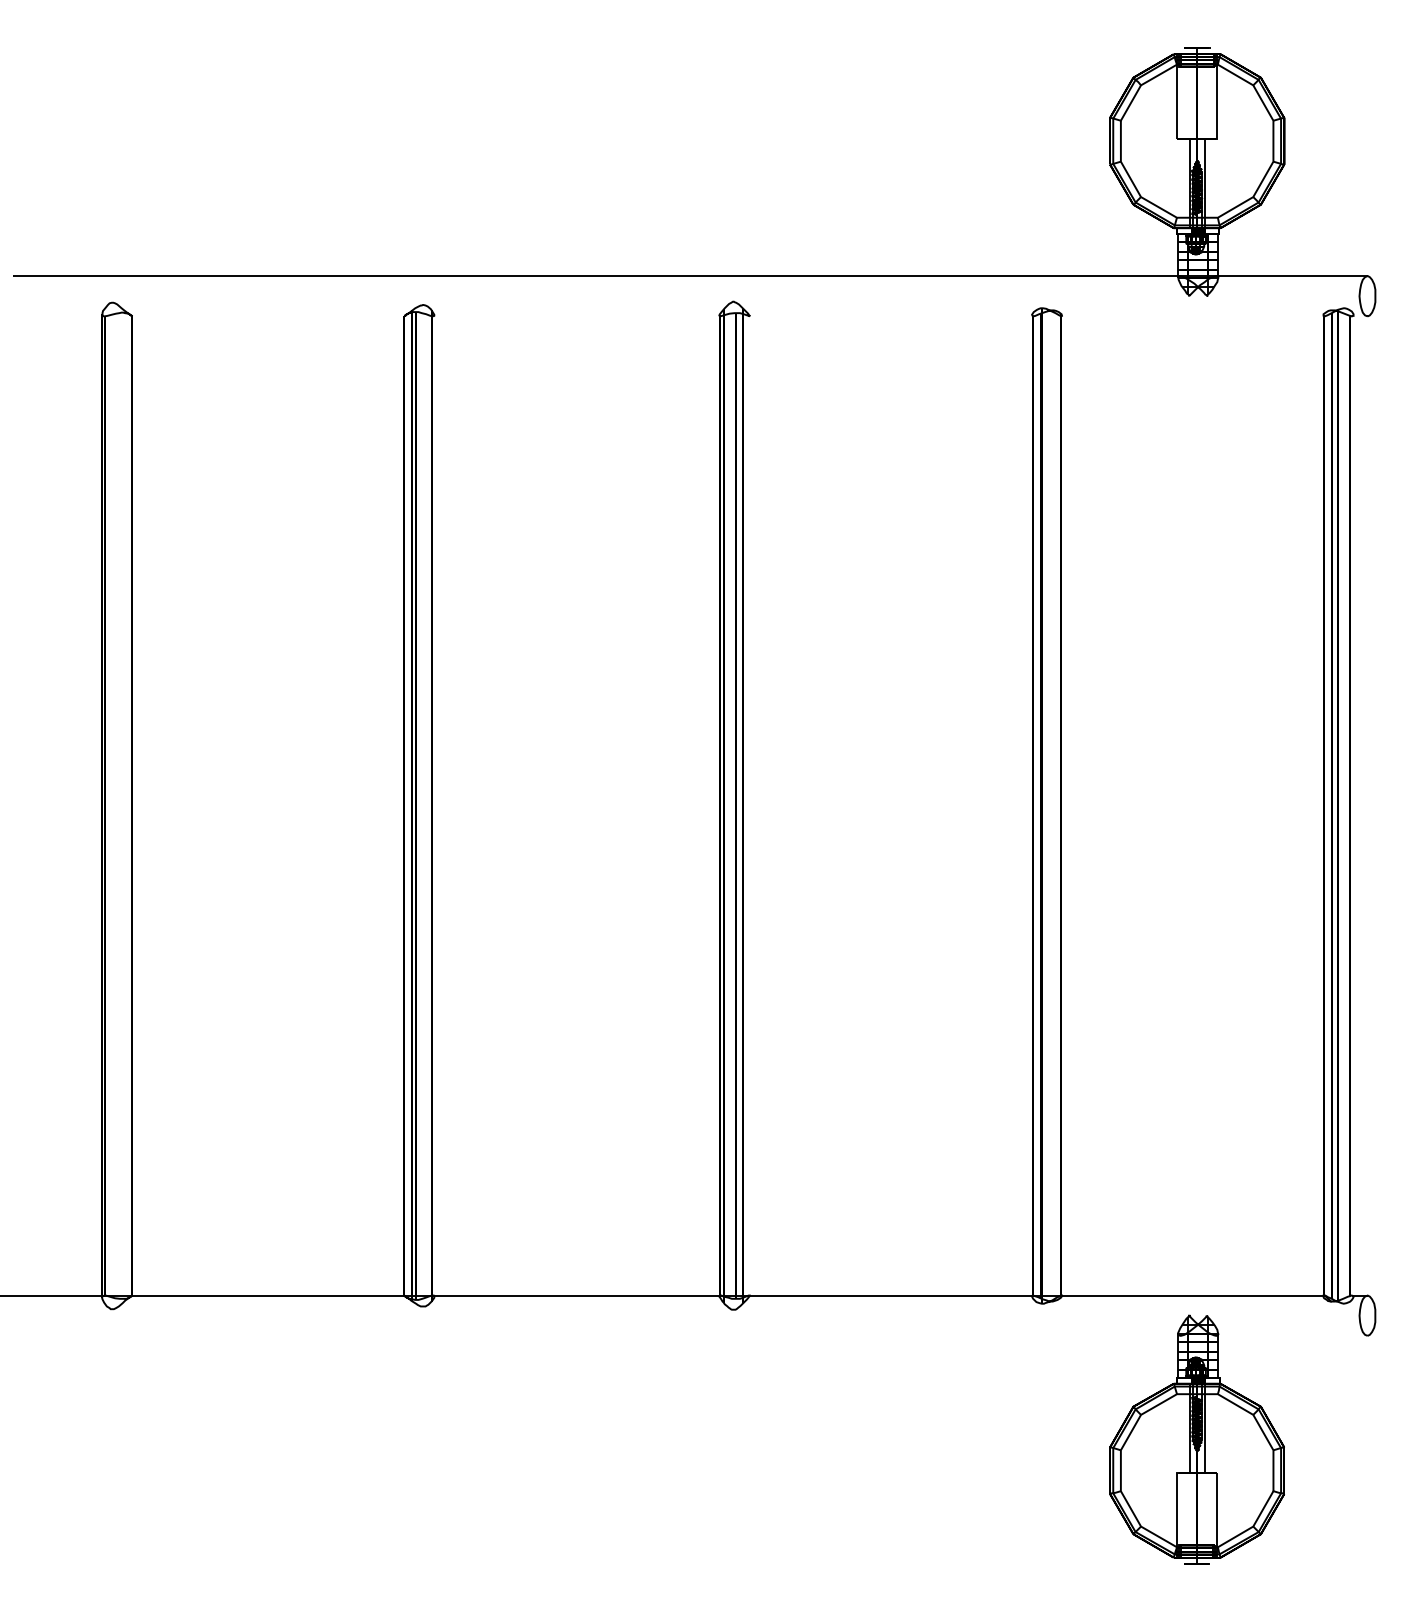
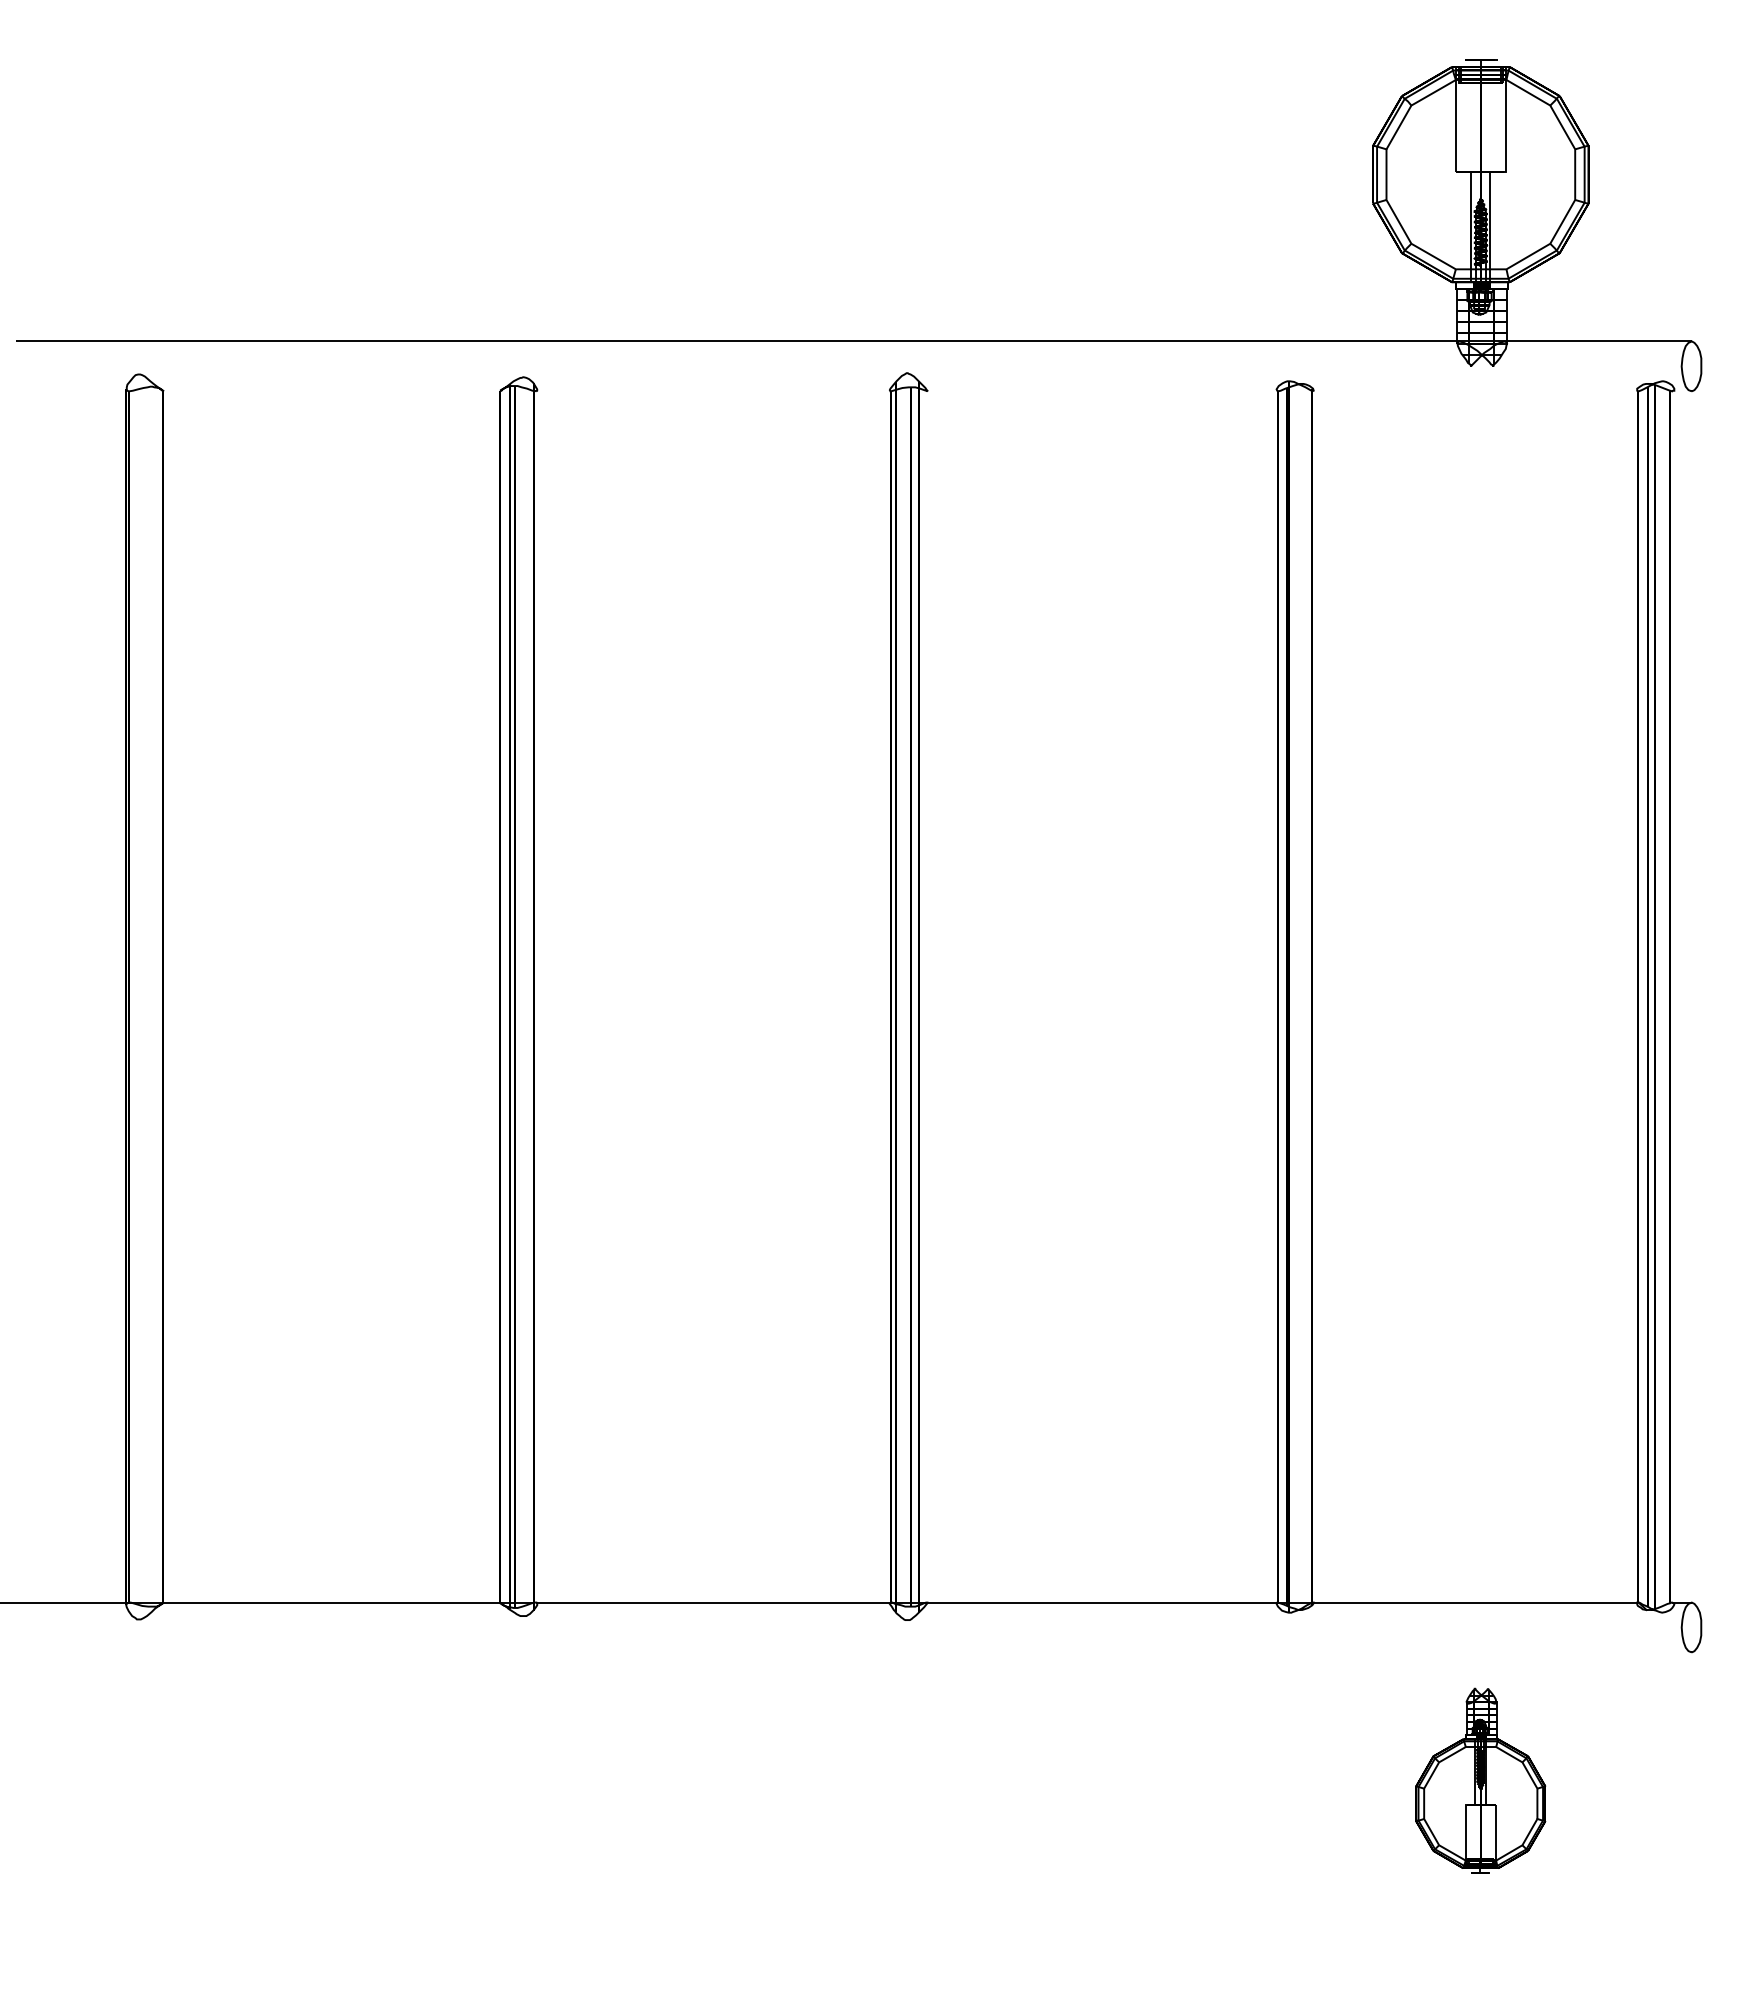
part: (1196, 1439) -> (1480, 1780), size x0.6

